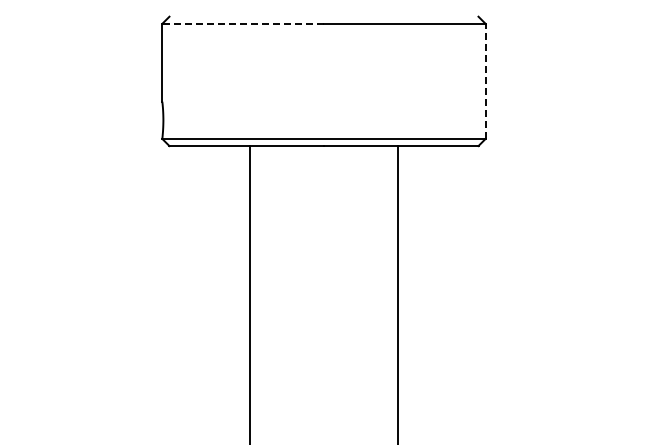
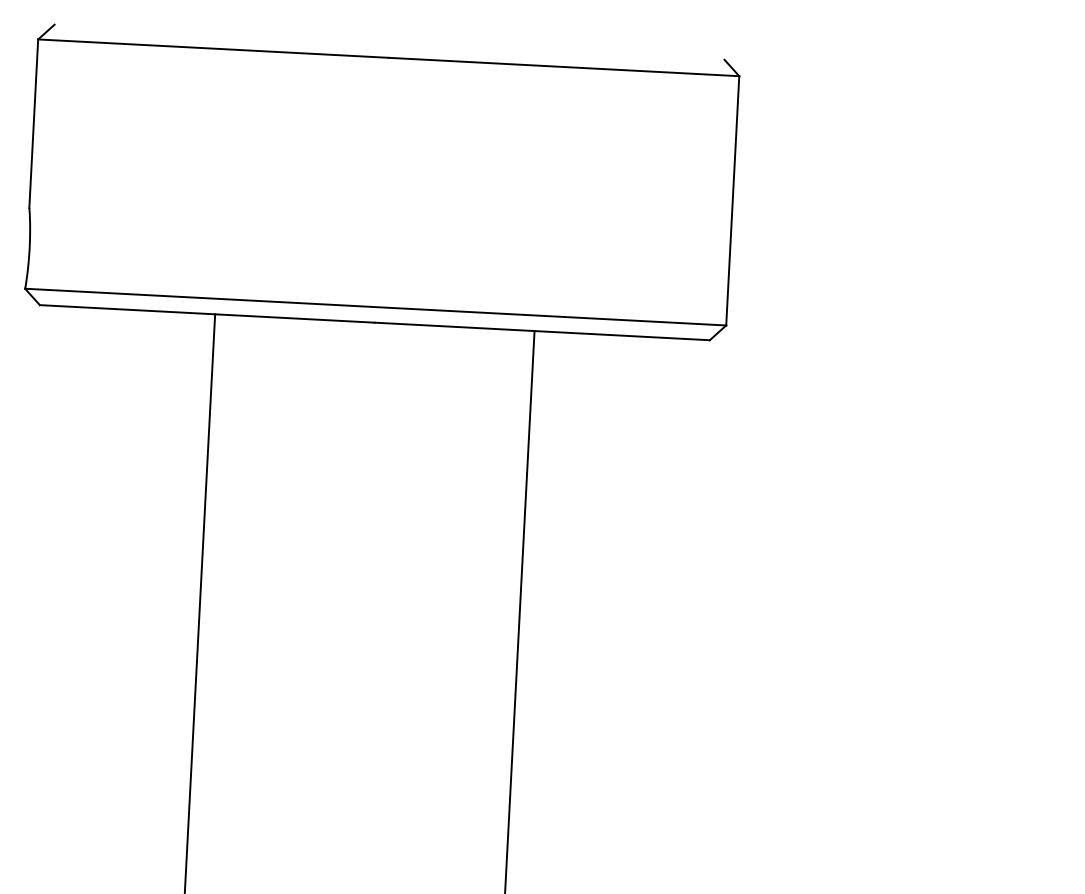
line: (243, 23) -> (214, 47), dashed -> solid
line: (485, 80) -> (732, 198), dashed -> solid

